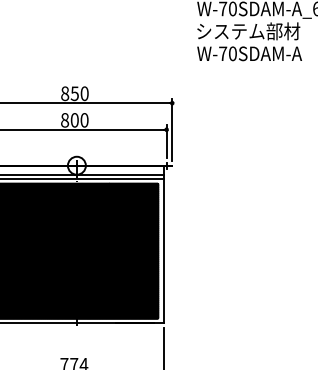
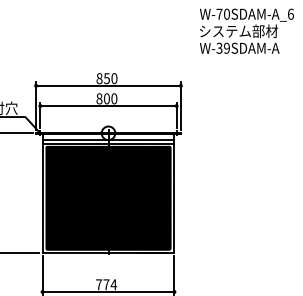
text: (226, 52) -> (222, 47), W-70SDAM-A -> W-39SDAM-A

